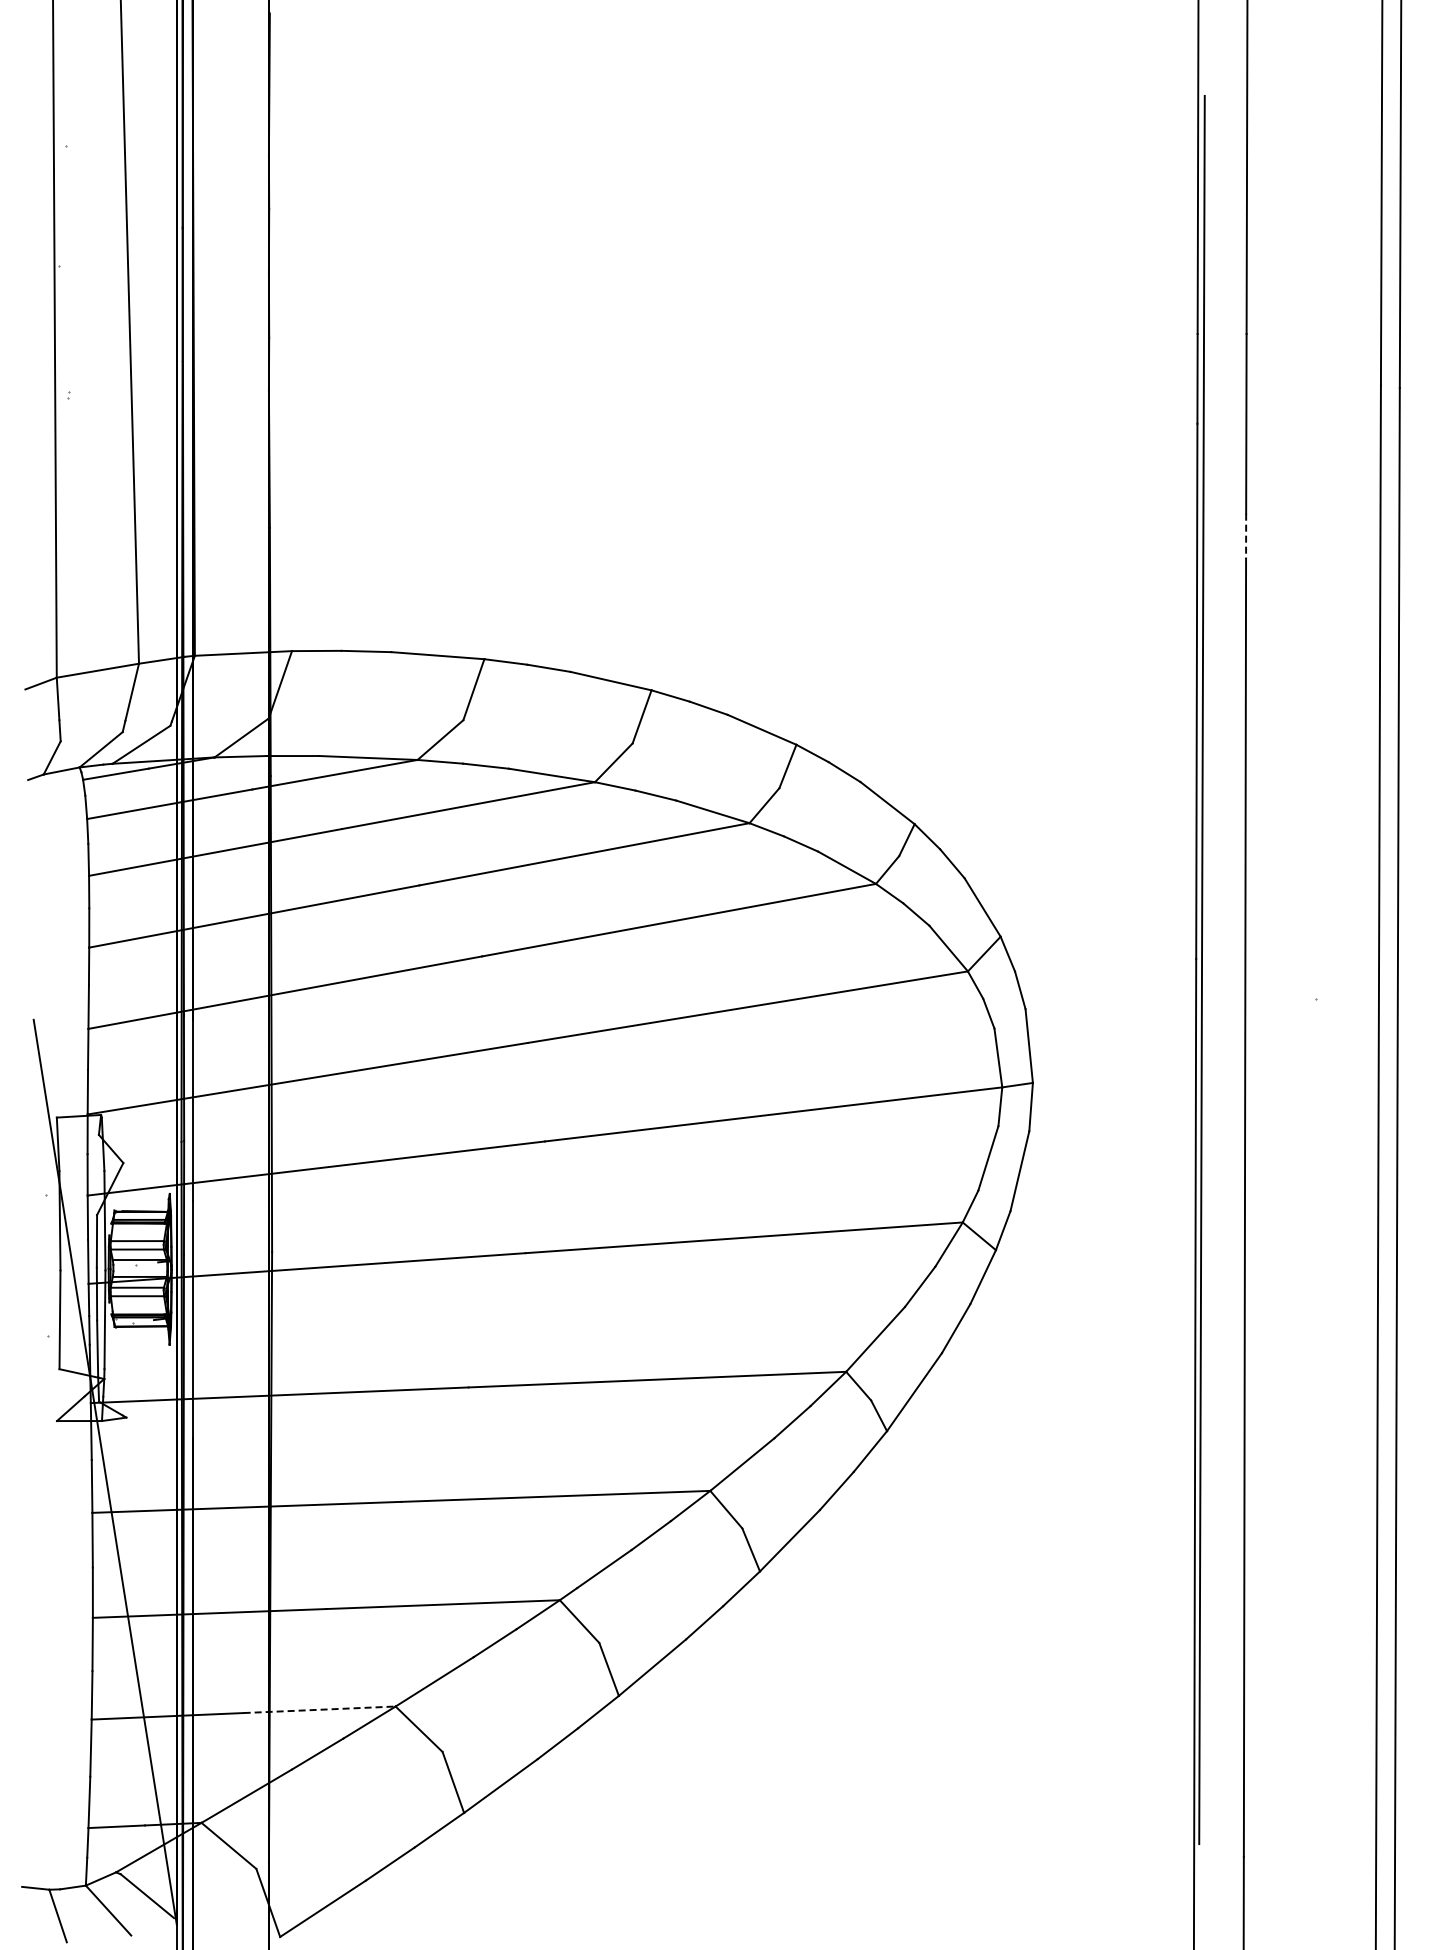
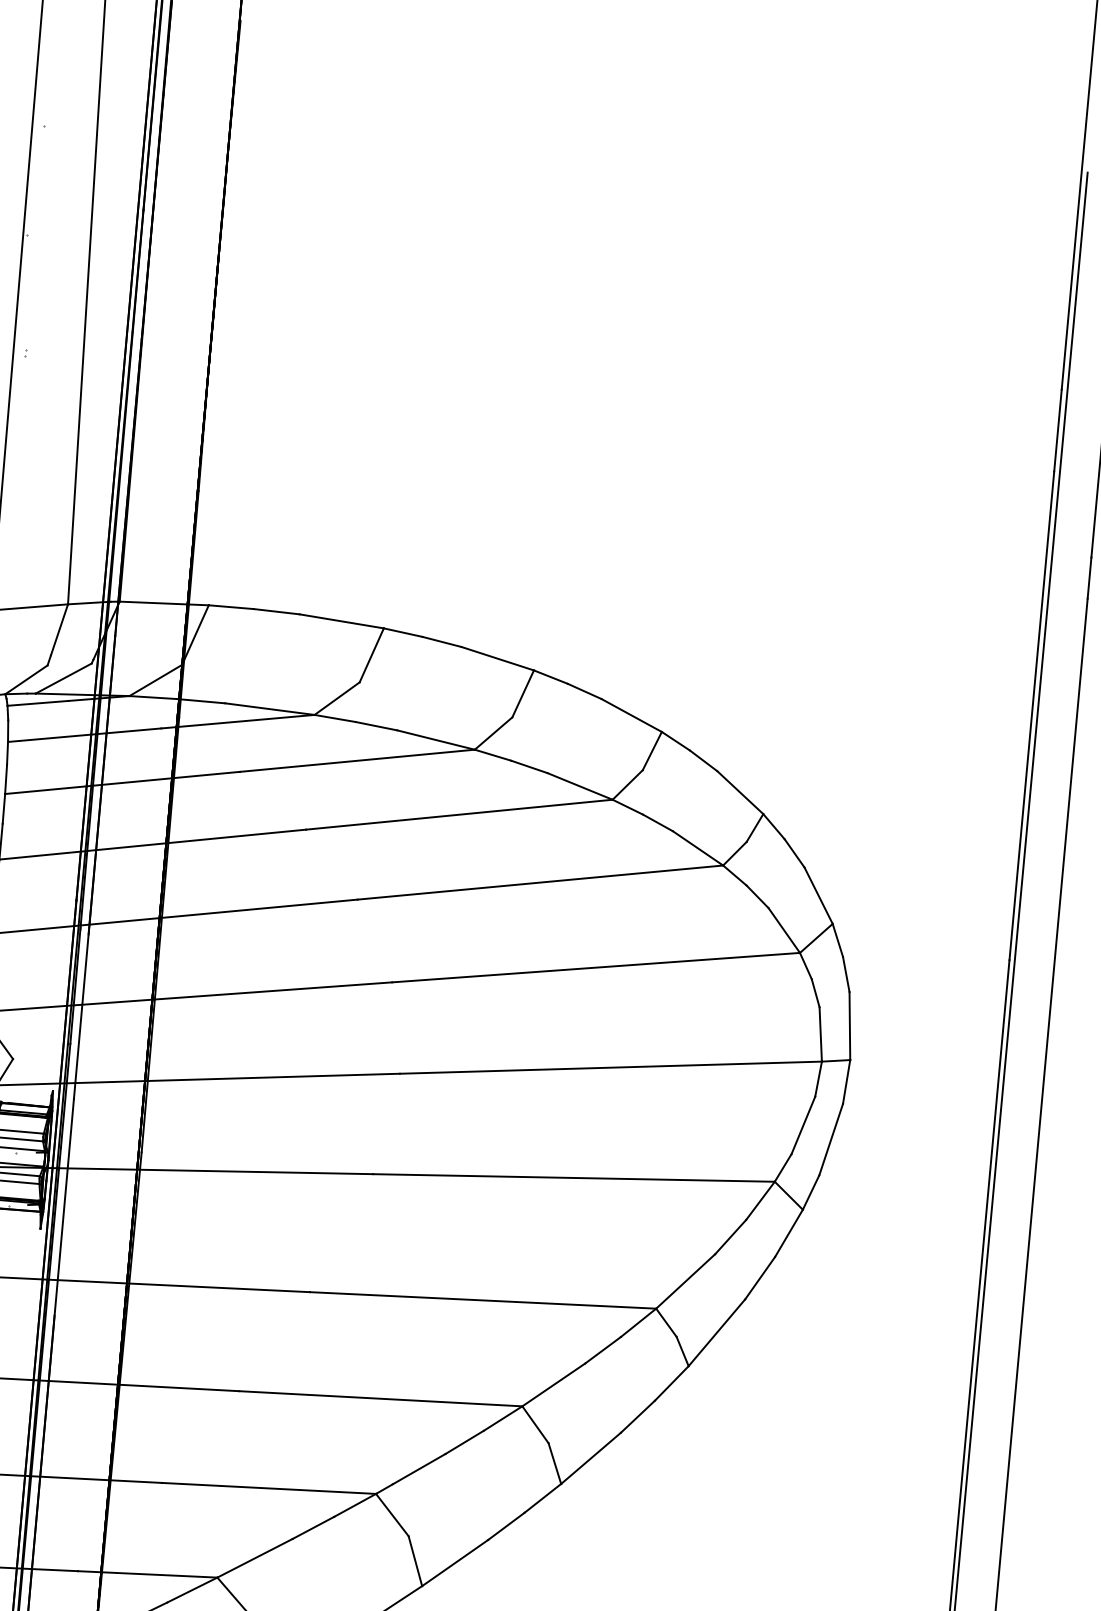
line: (1246, 536) -> (1089, 578), dashed -> solid
line: (320, 1709) -> (148, 1574), dashed -> solid

